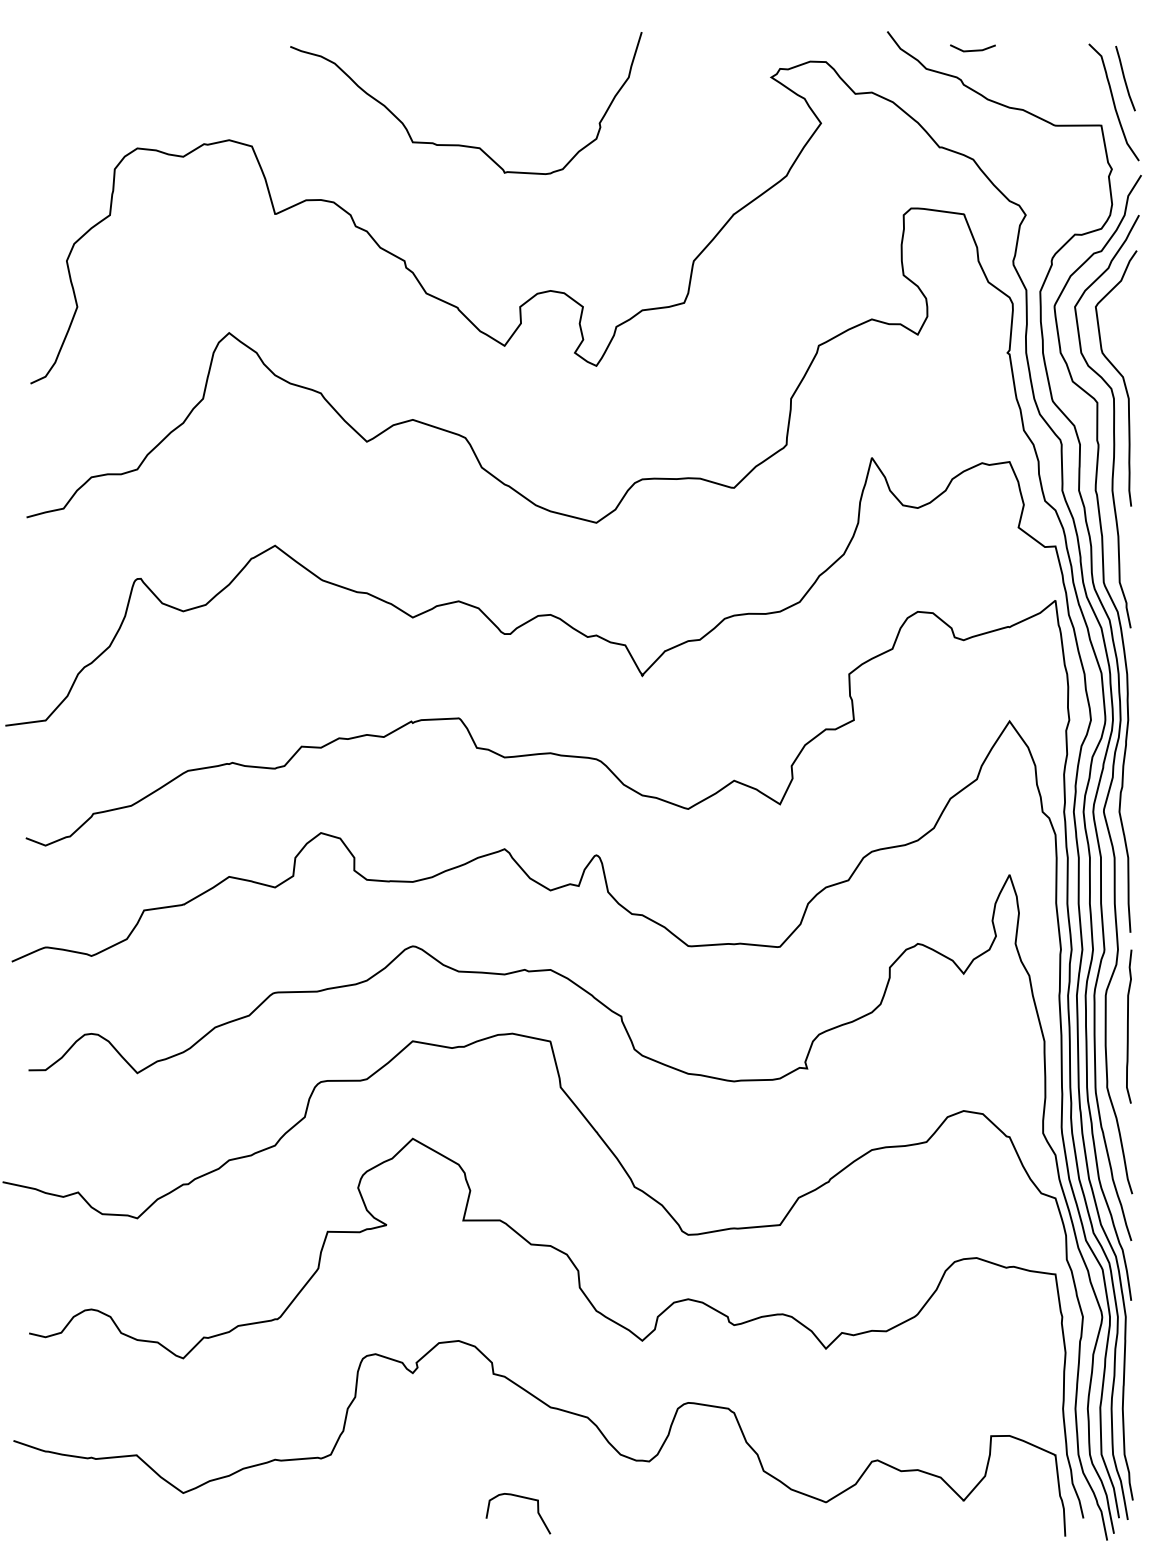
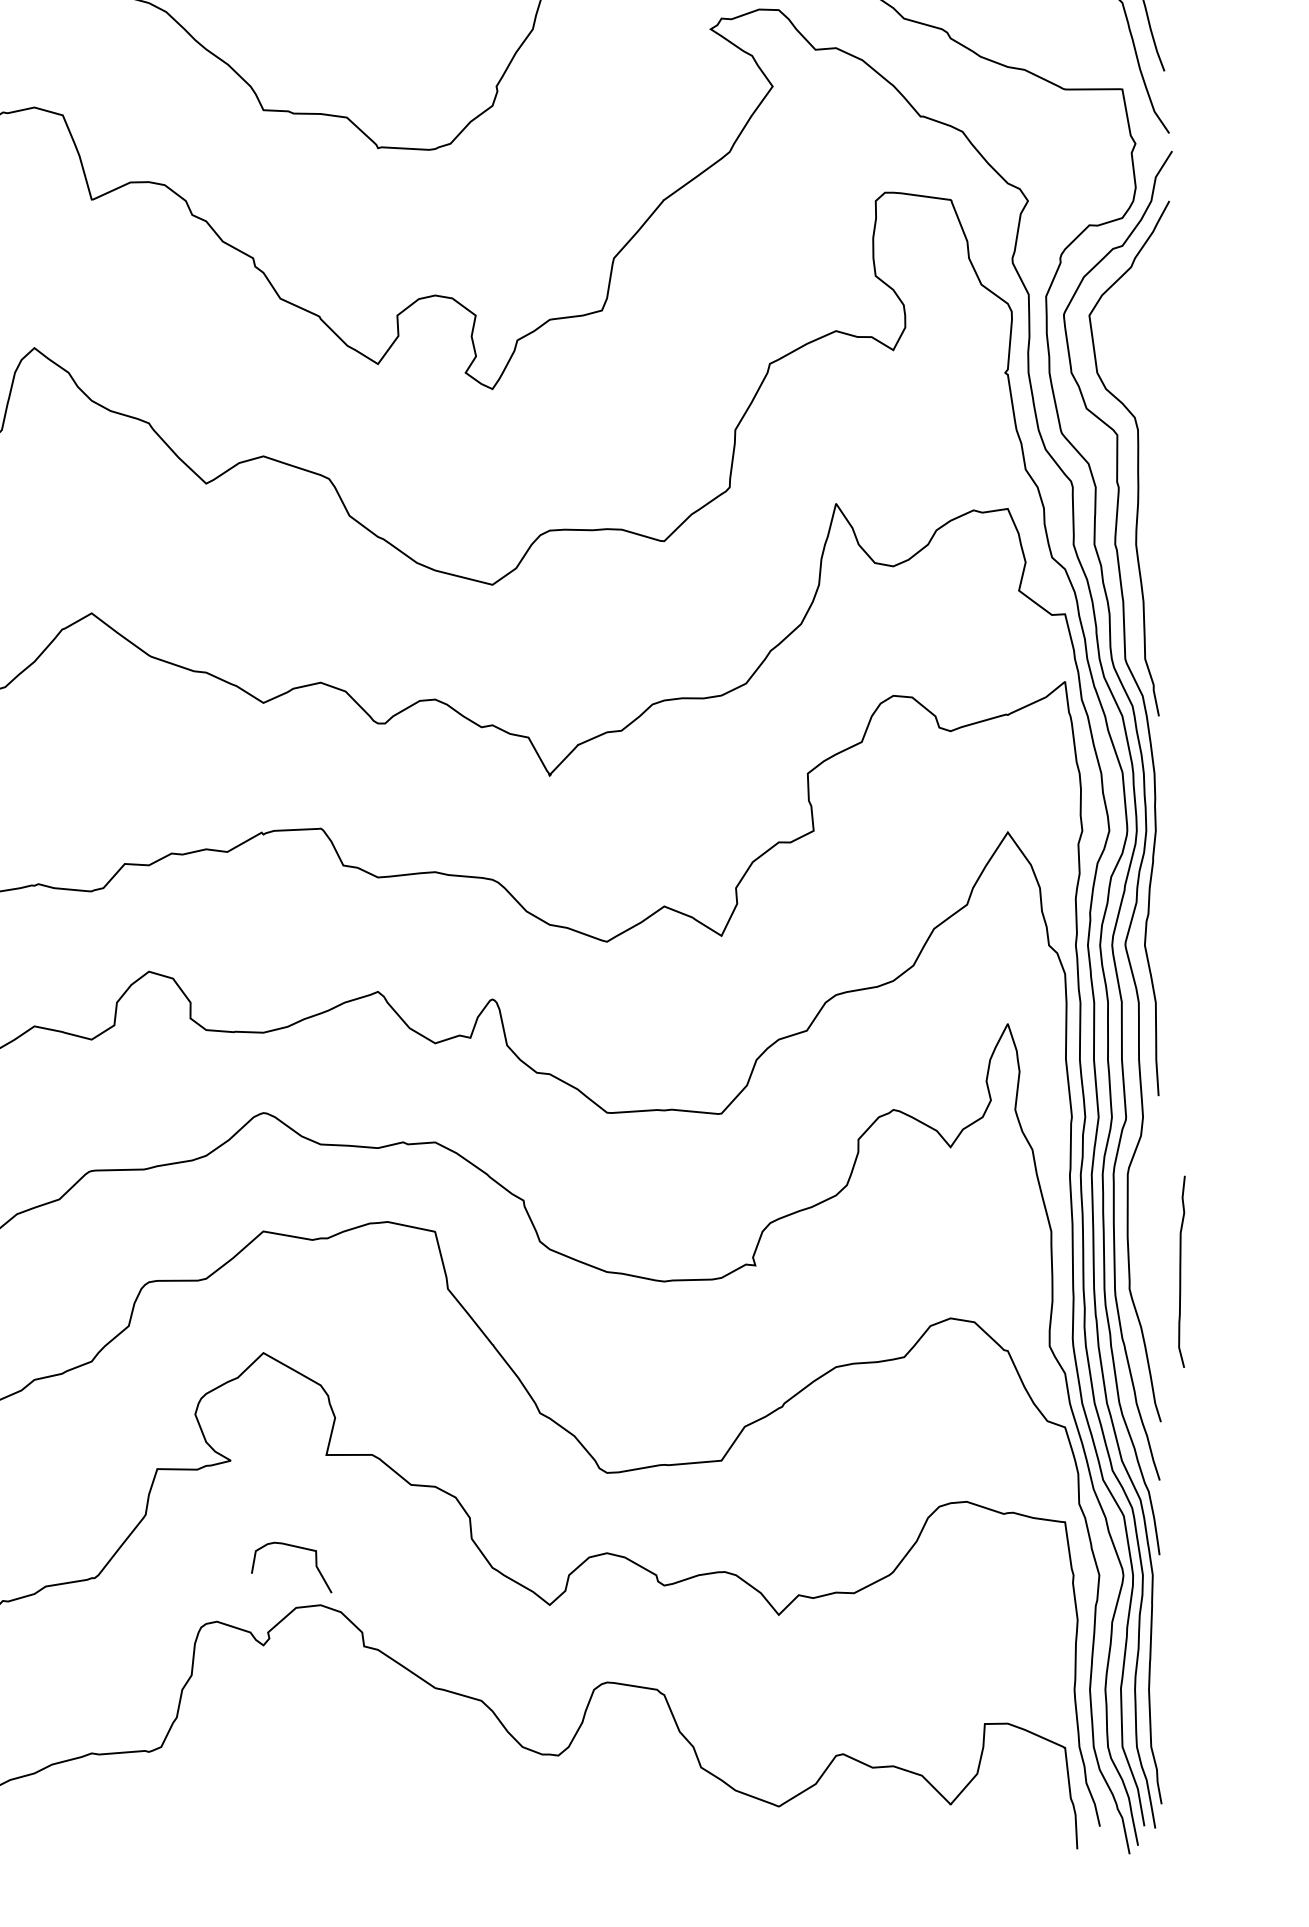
curve: (1119, 374) -> (1144, 399), removed
curve: (1128, 1026) -> (1181, 1271), moved
curve: (523, 1498) -> (298, 1548), moved

